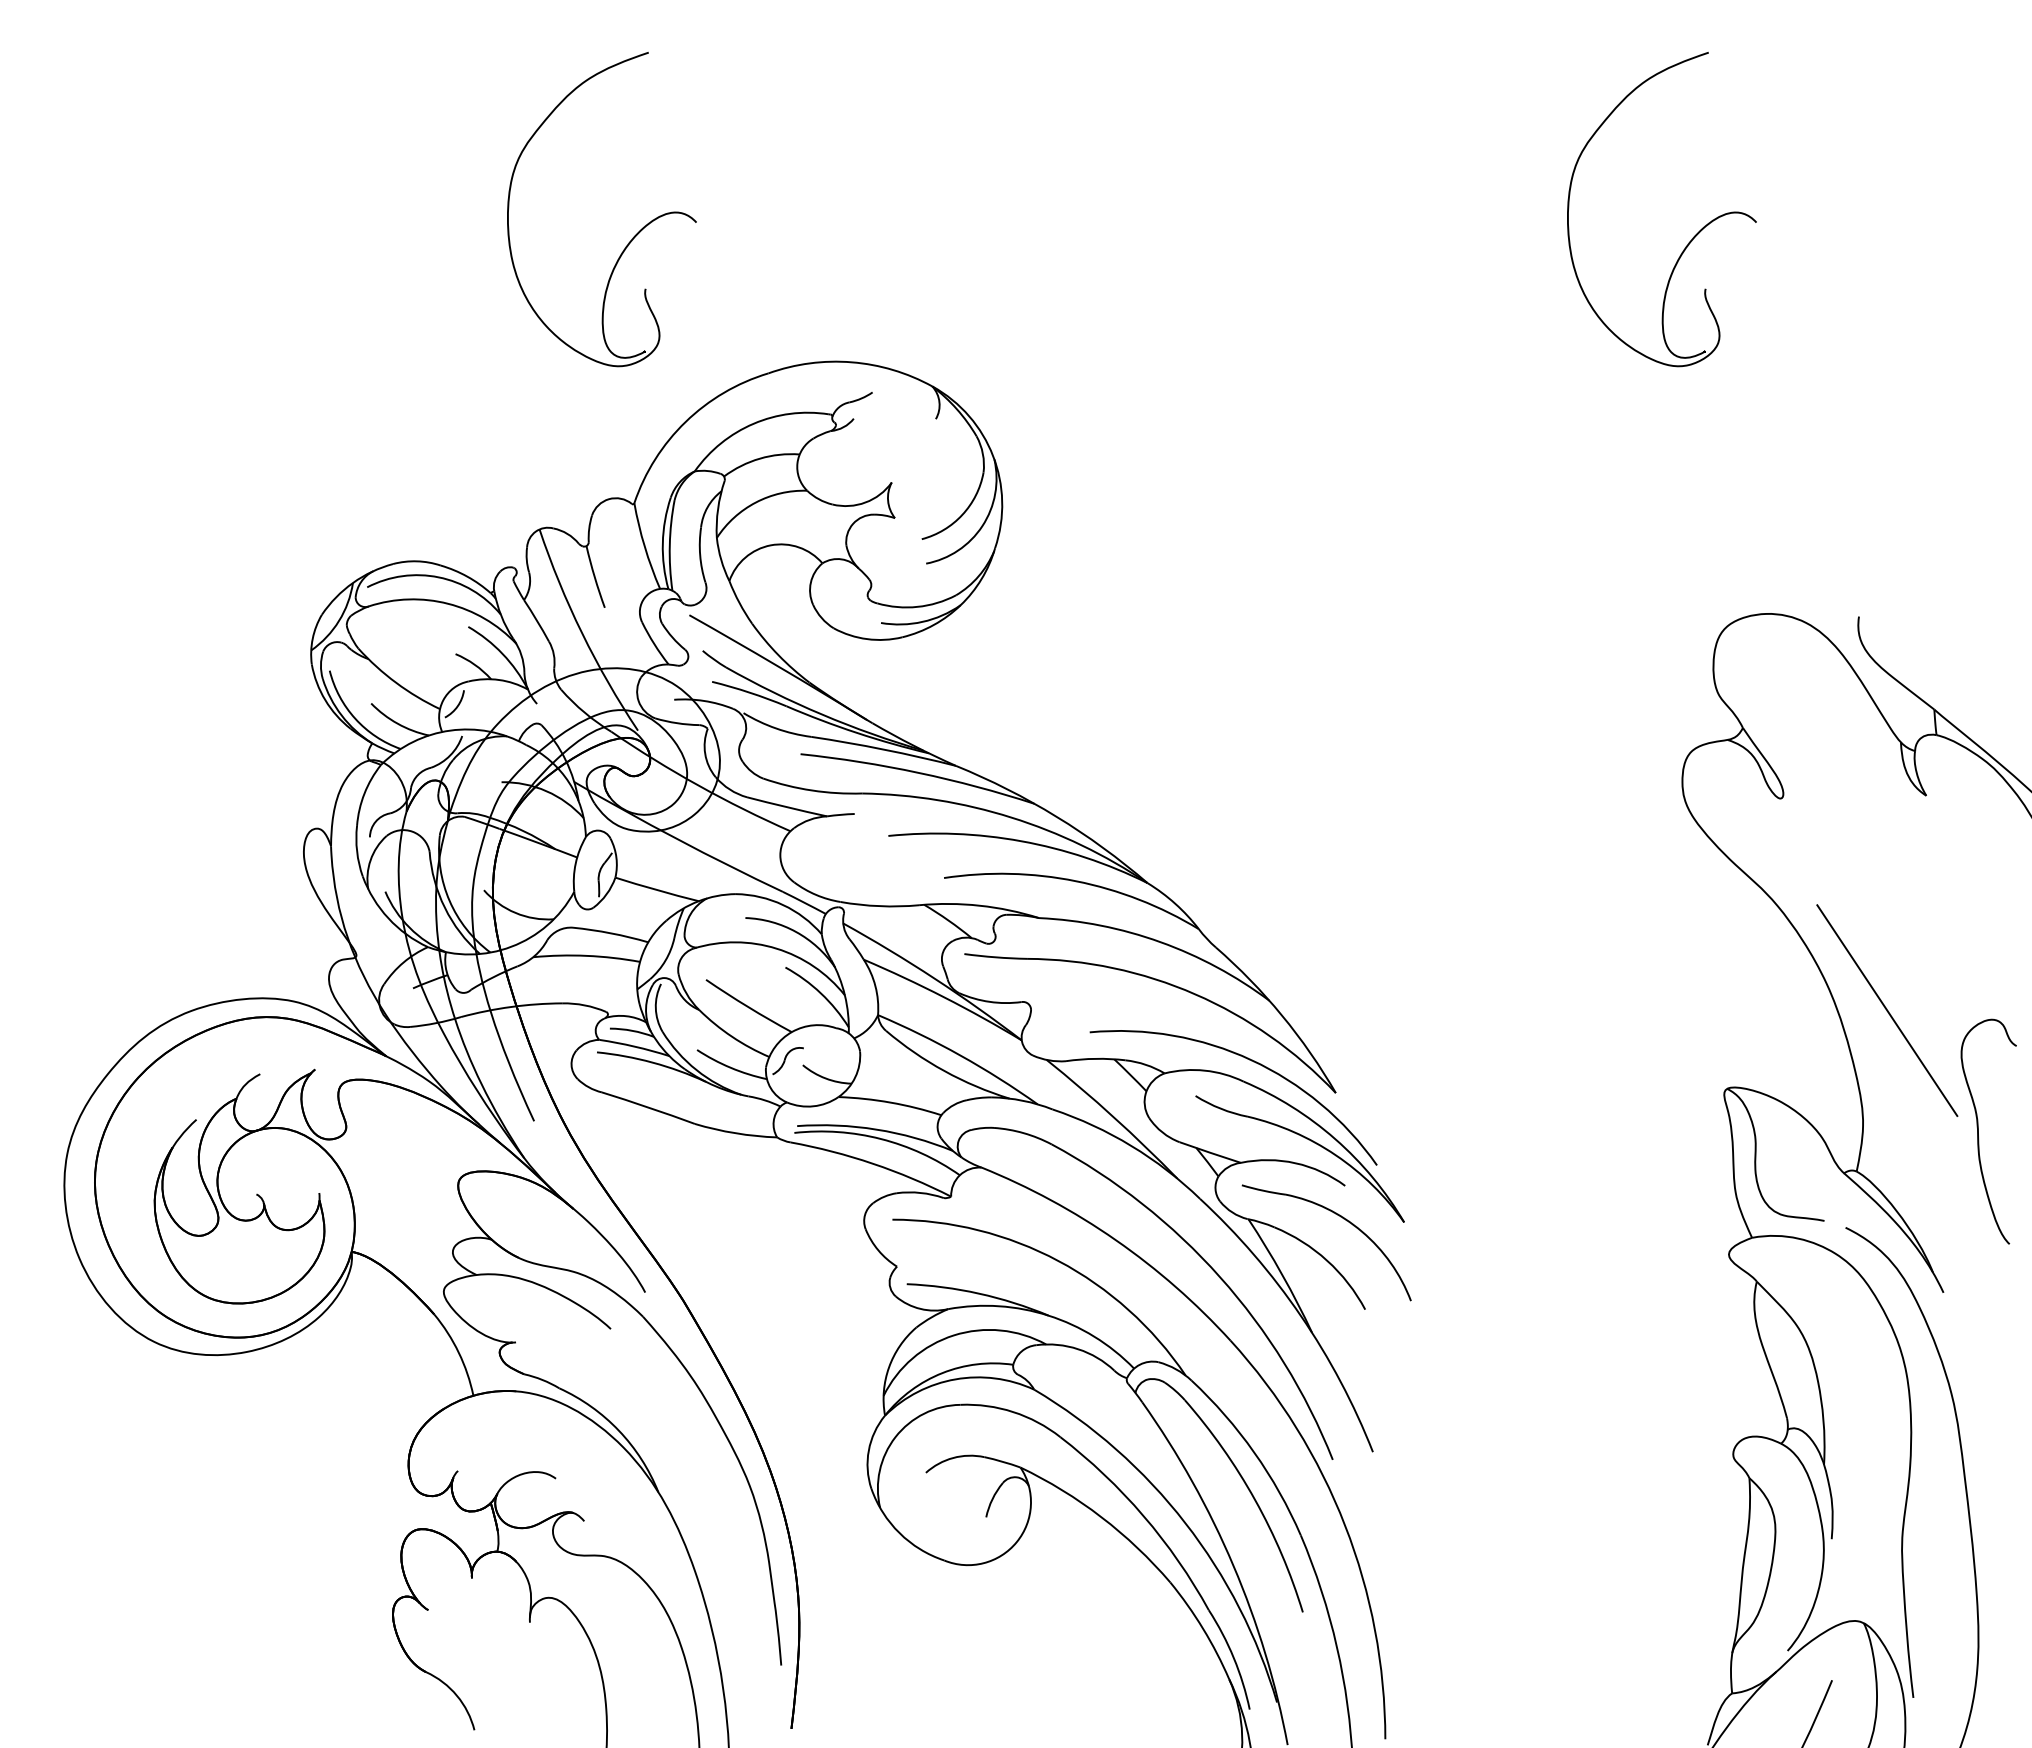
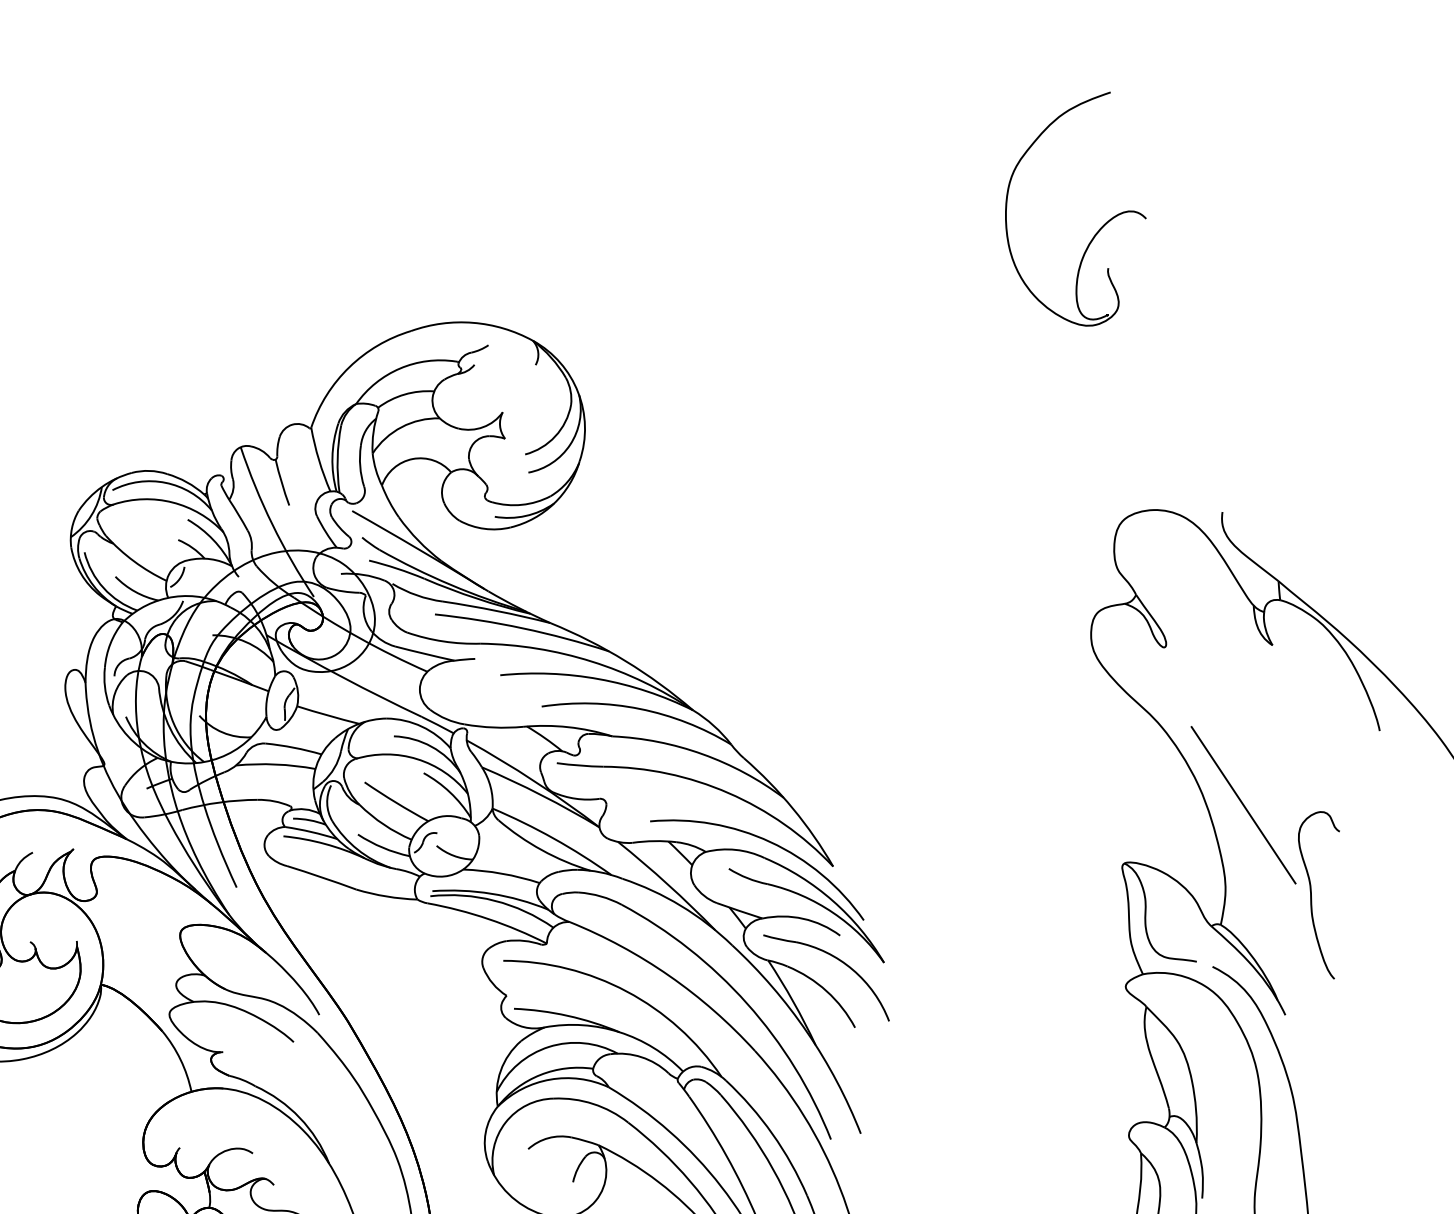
part: (632, 237) -> (309, 229), removed

